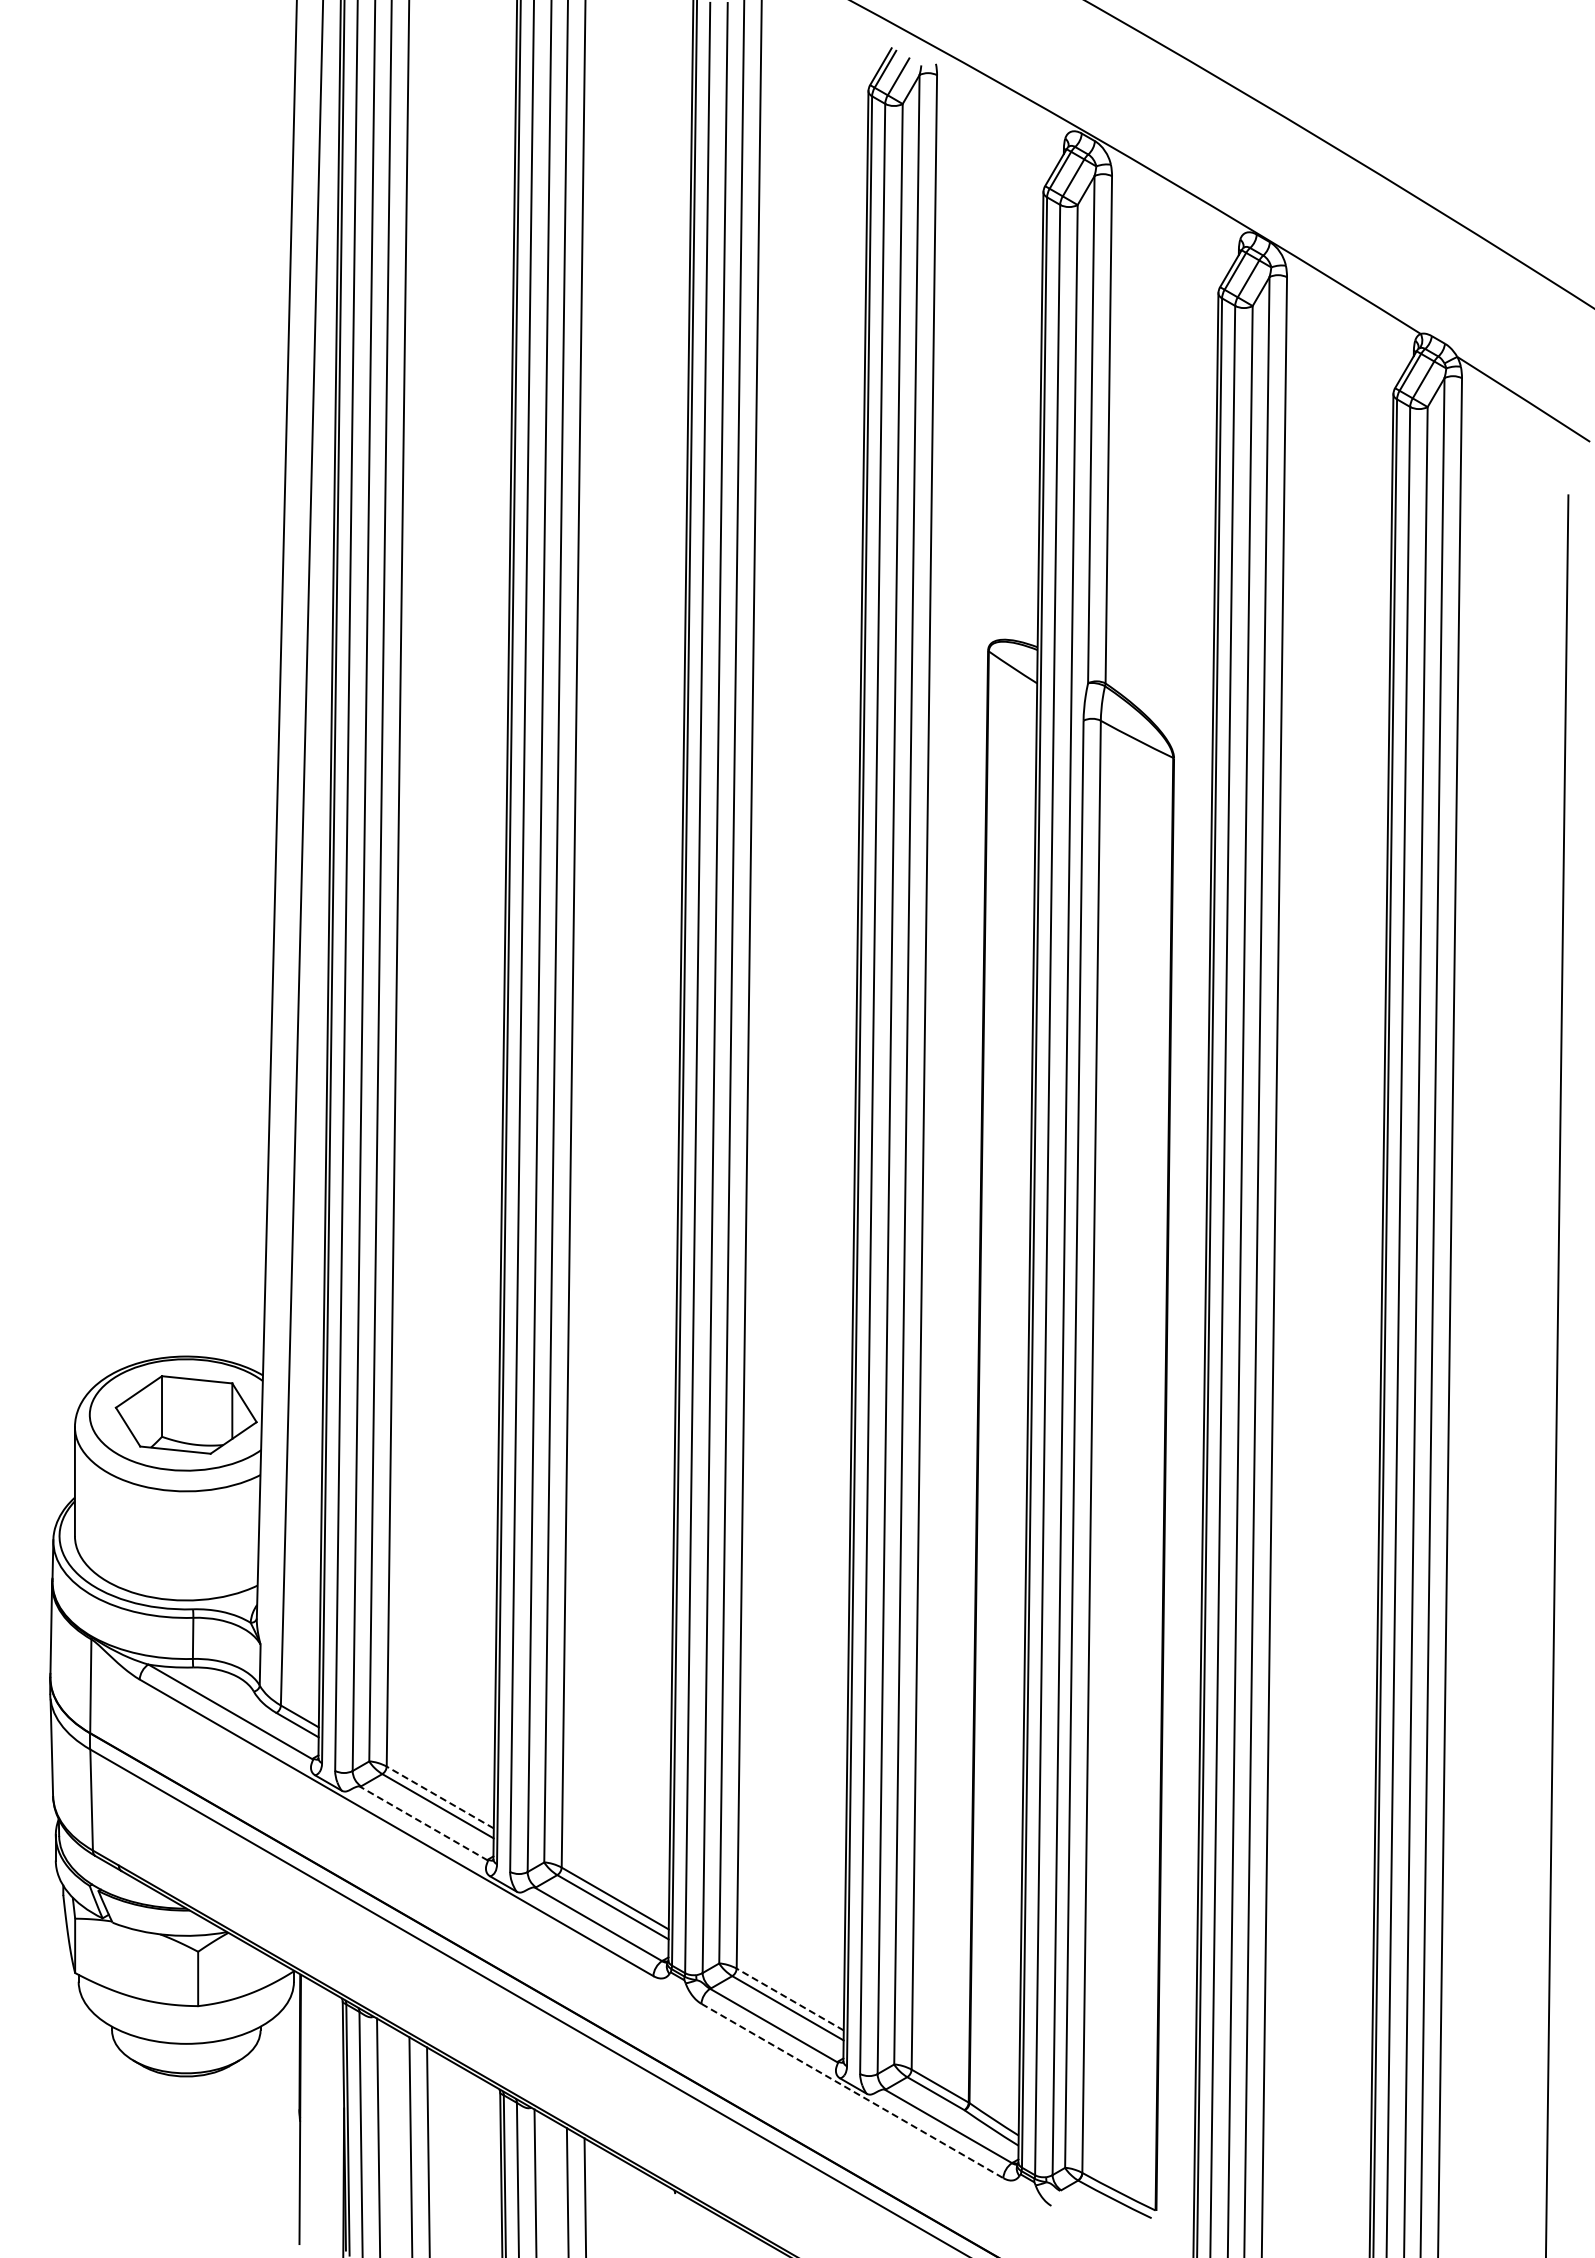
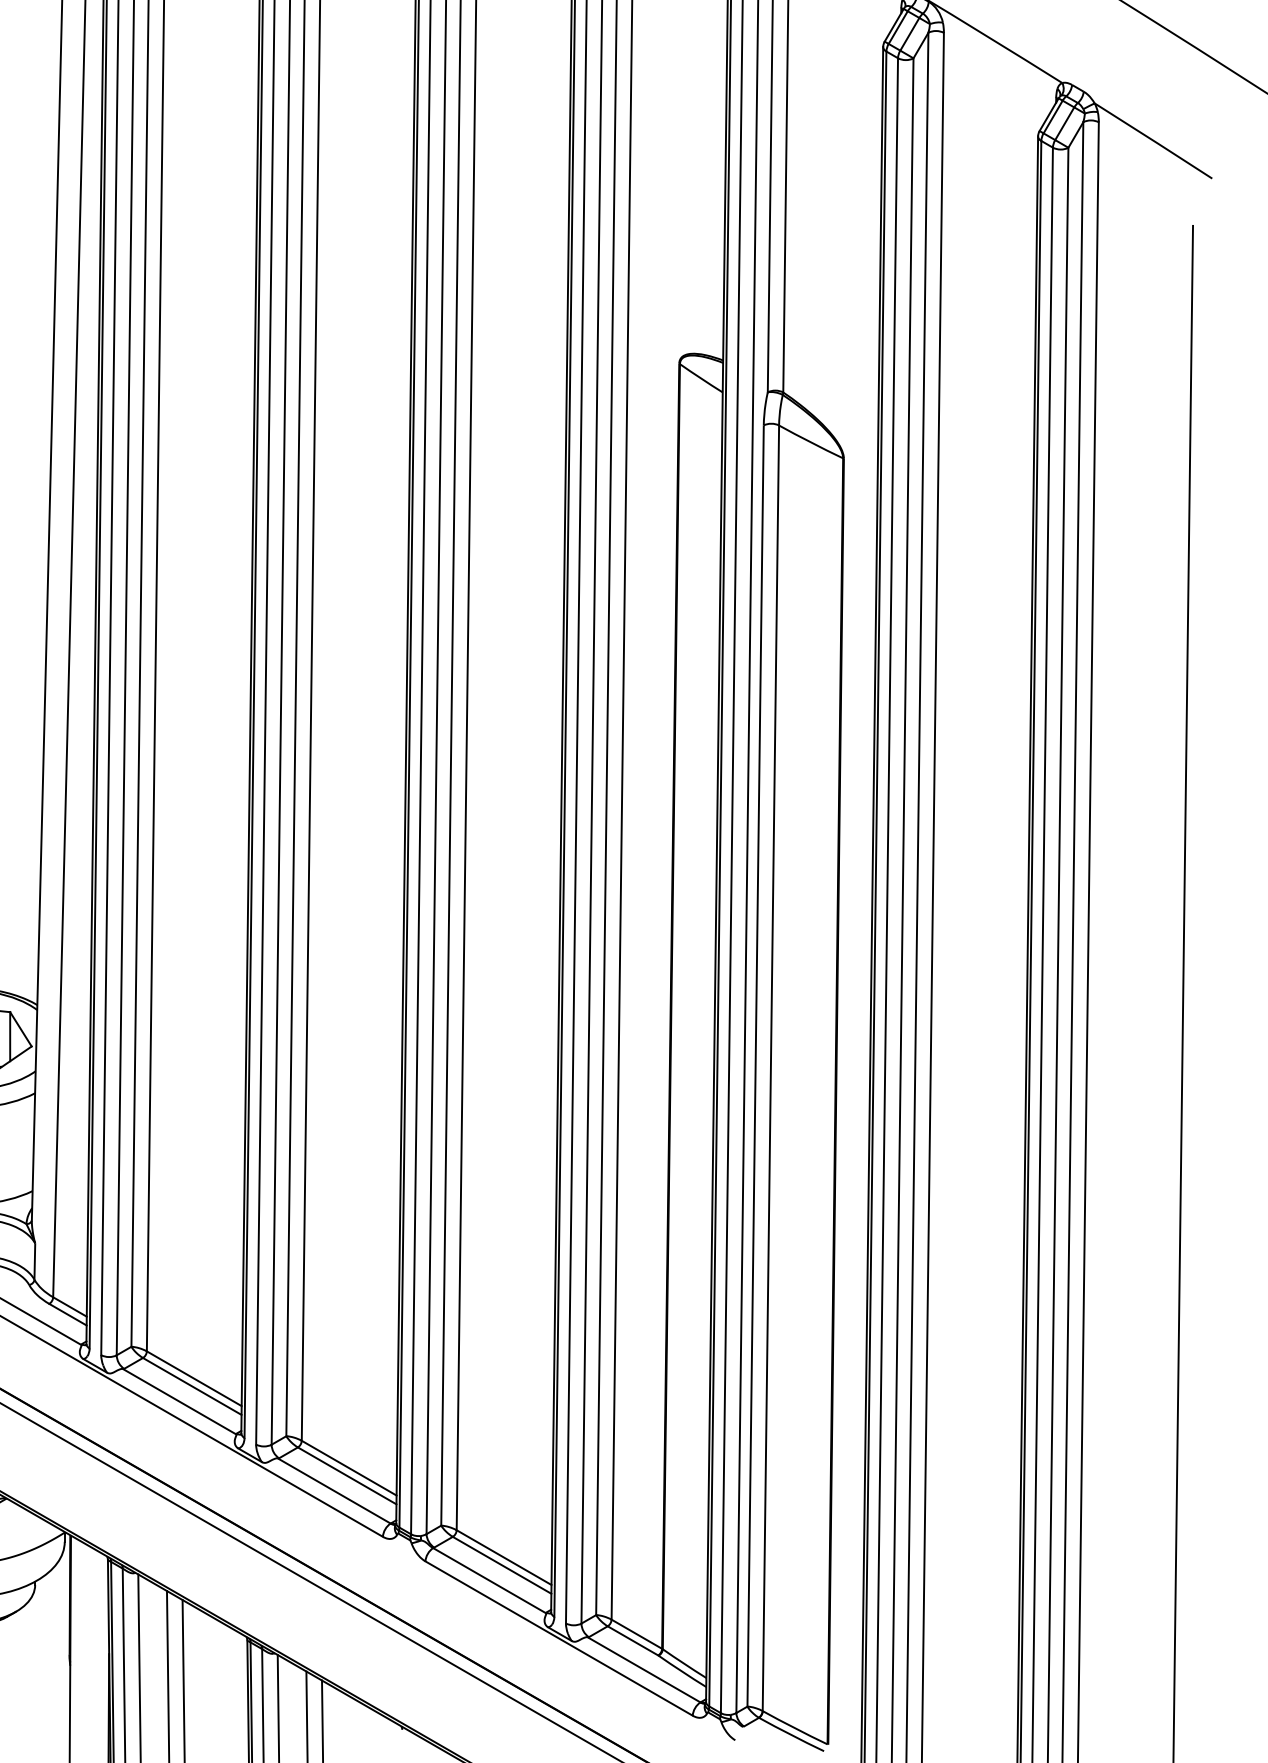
line: (440, 1797) -> (194, 1378), dashed -> solid
line: (423, 1823) -> (179, 1401), dashed -> solid
line: (790, 1999) -> (504, 1557), dashed -> solid
line: (852, 2091) -> (559, 1639), dashed -> solid

